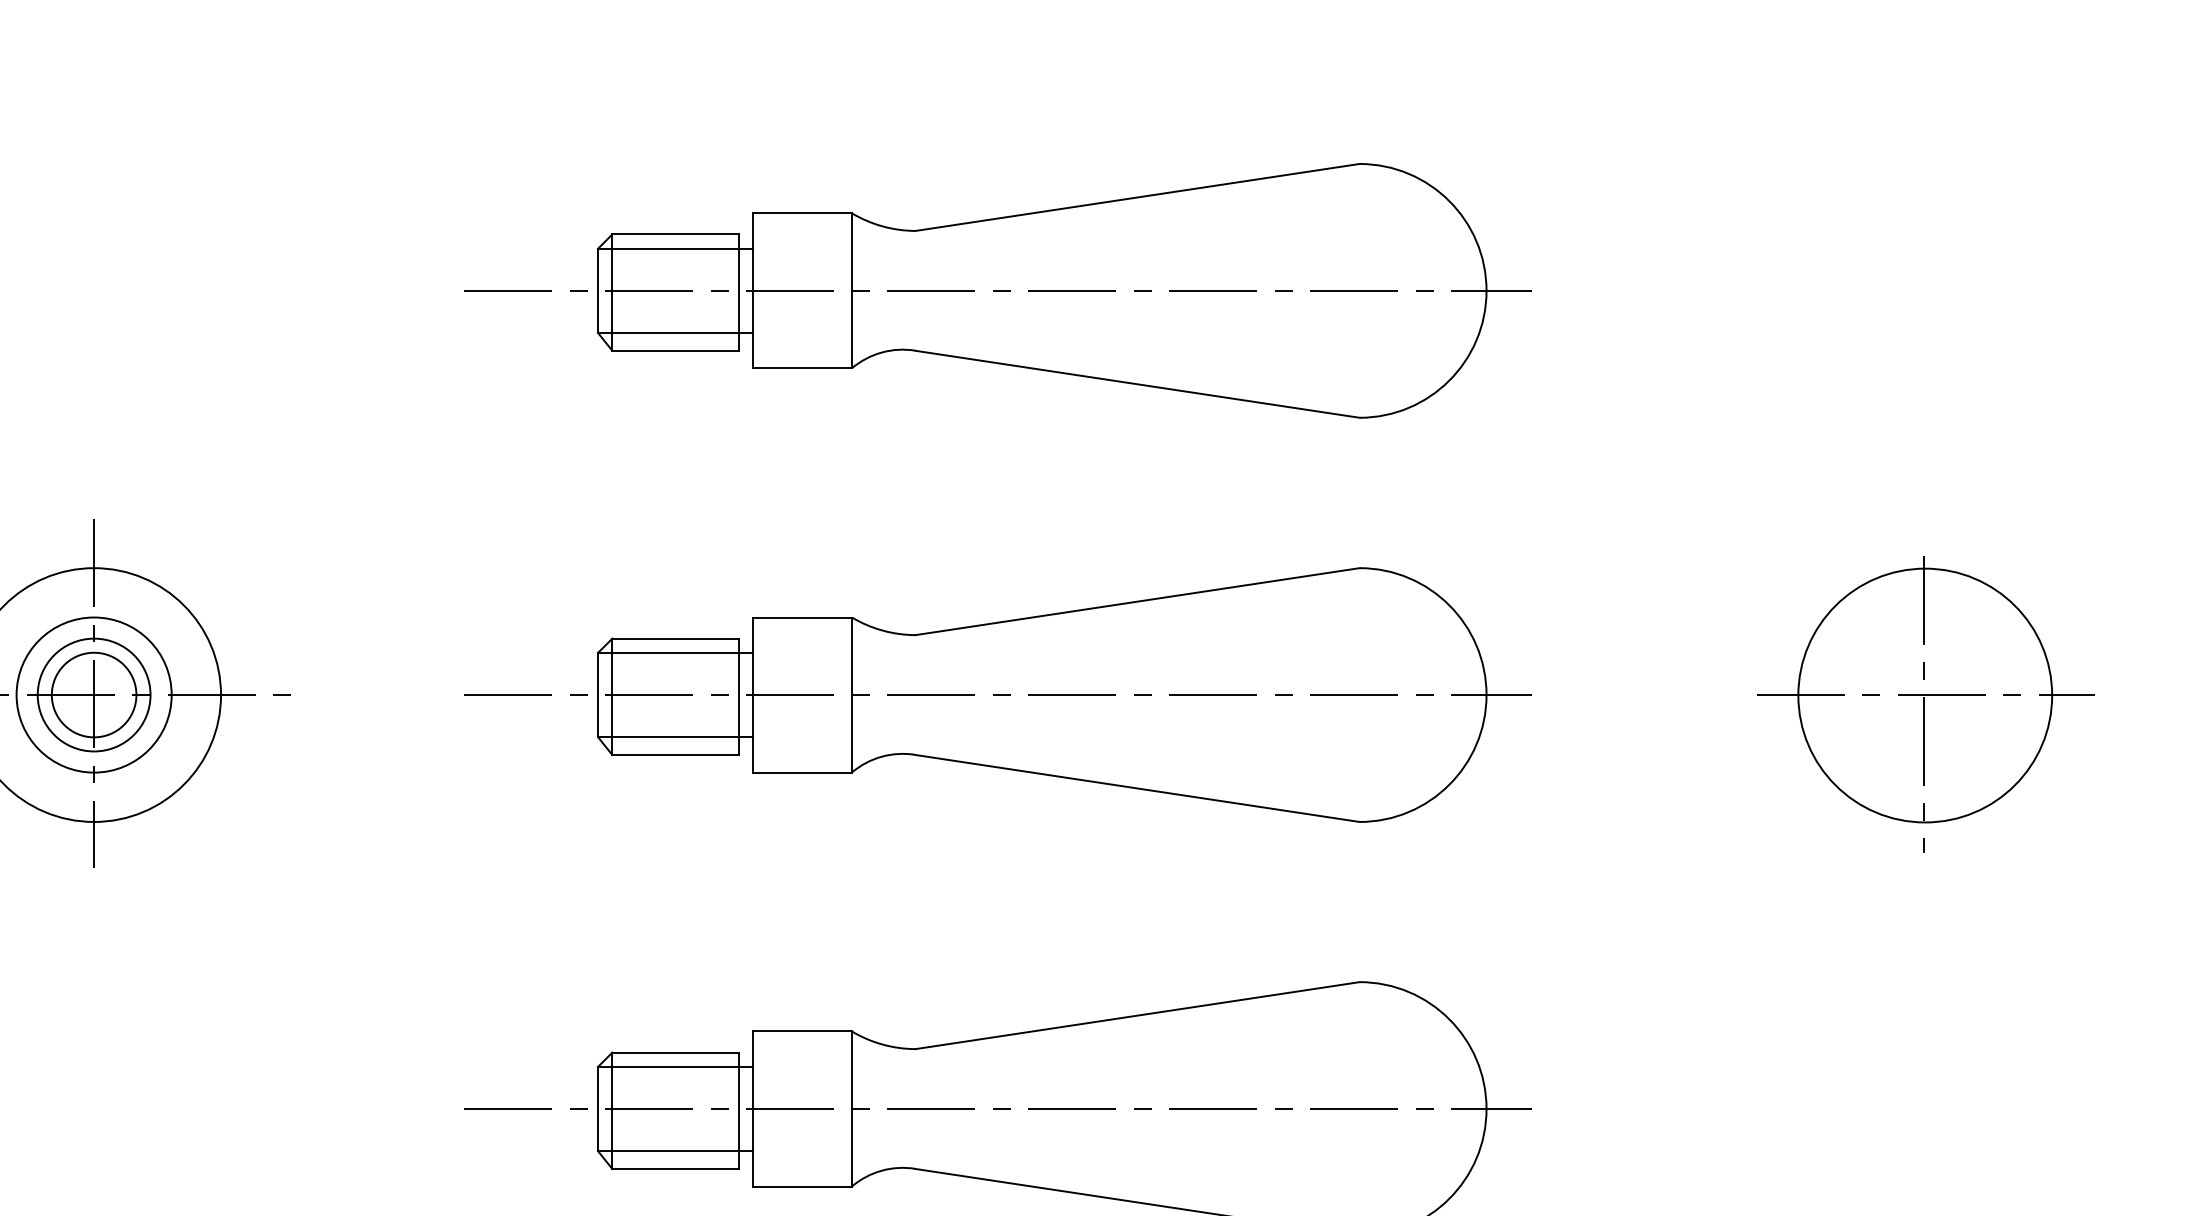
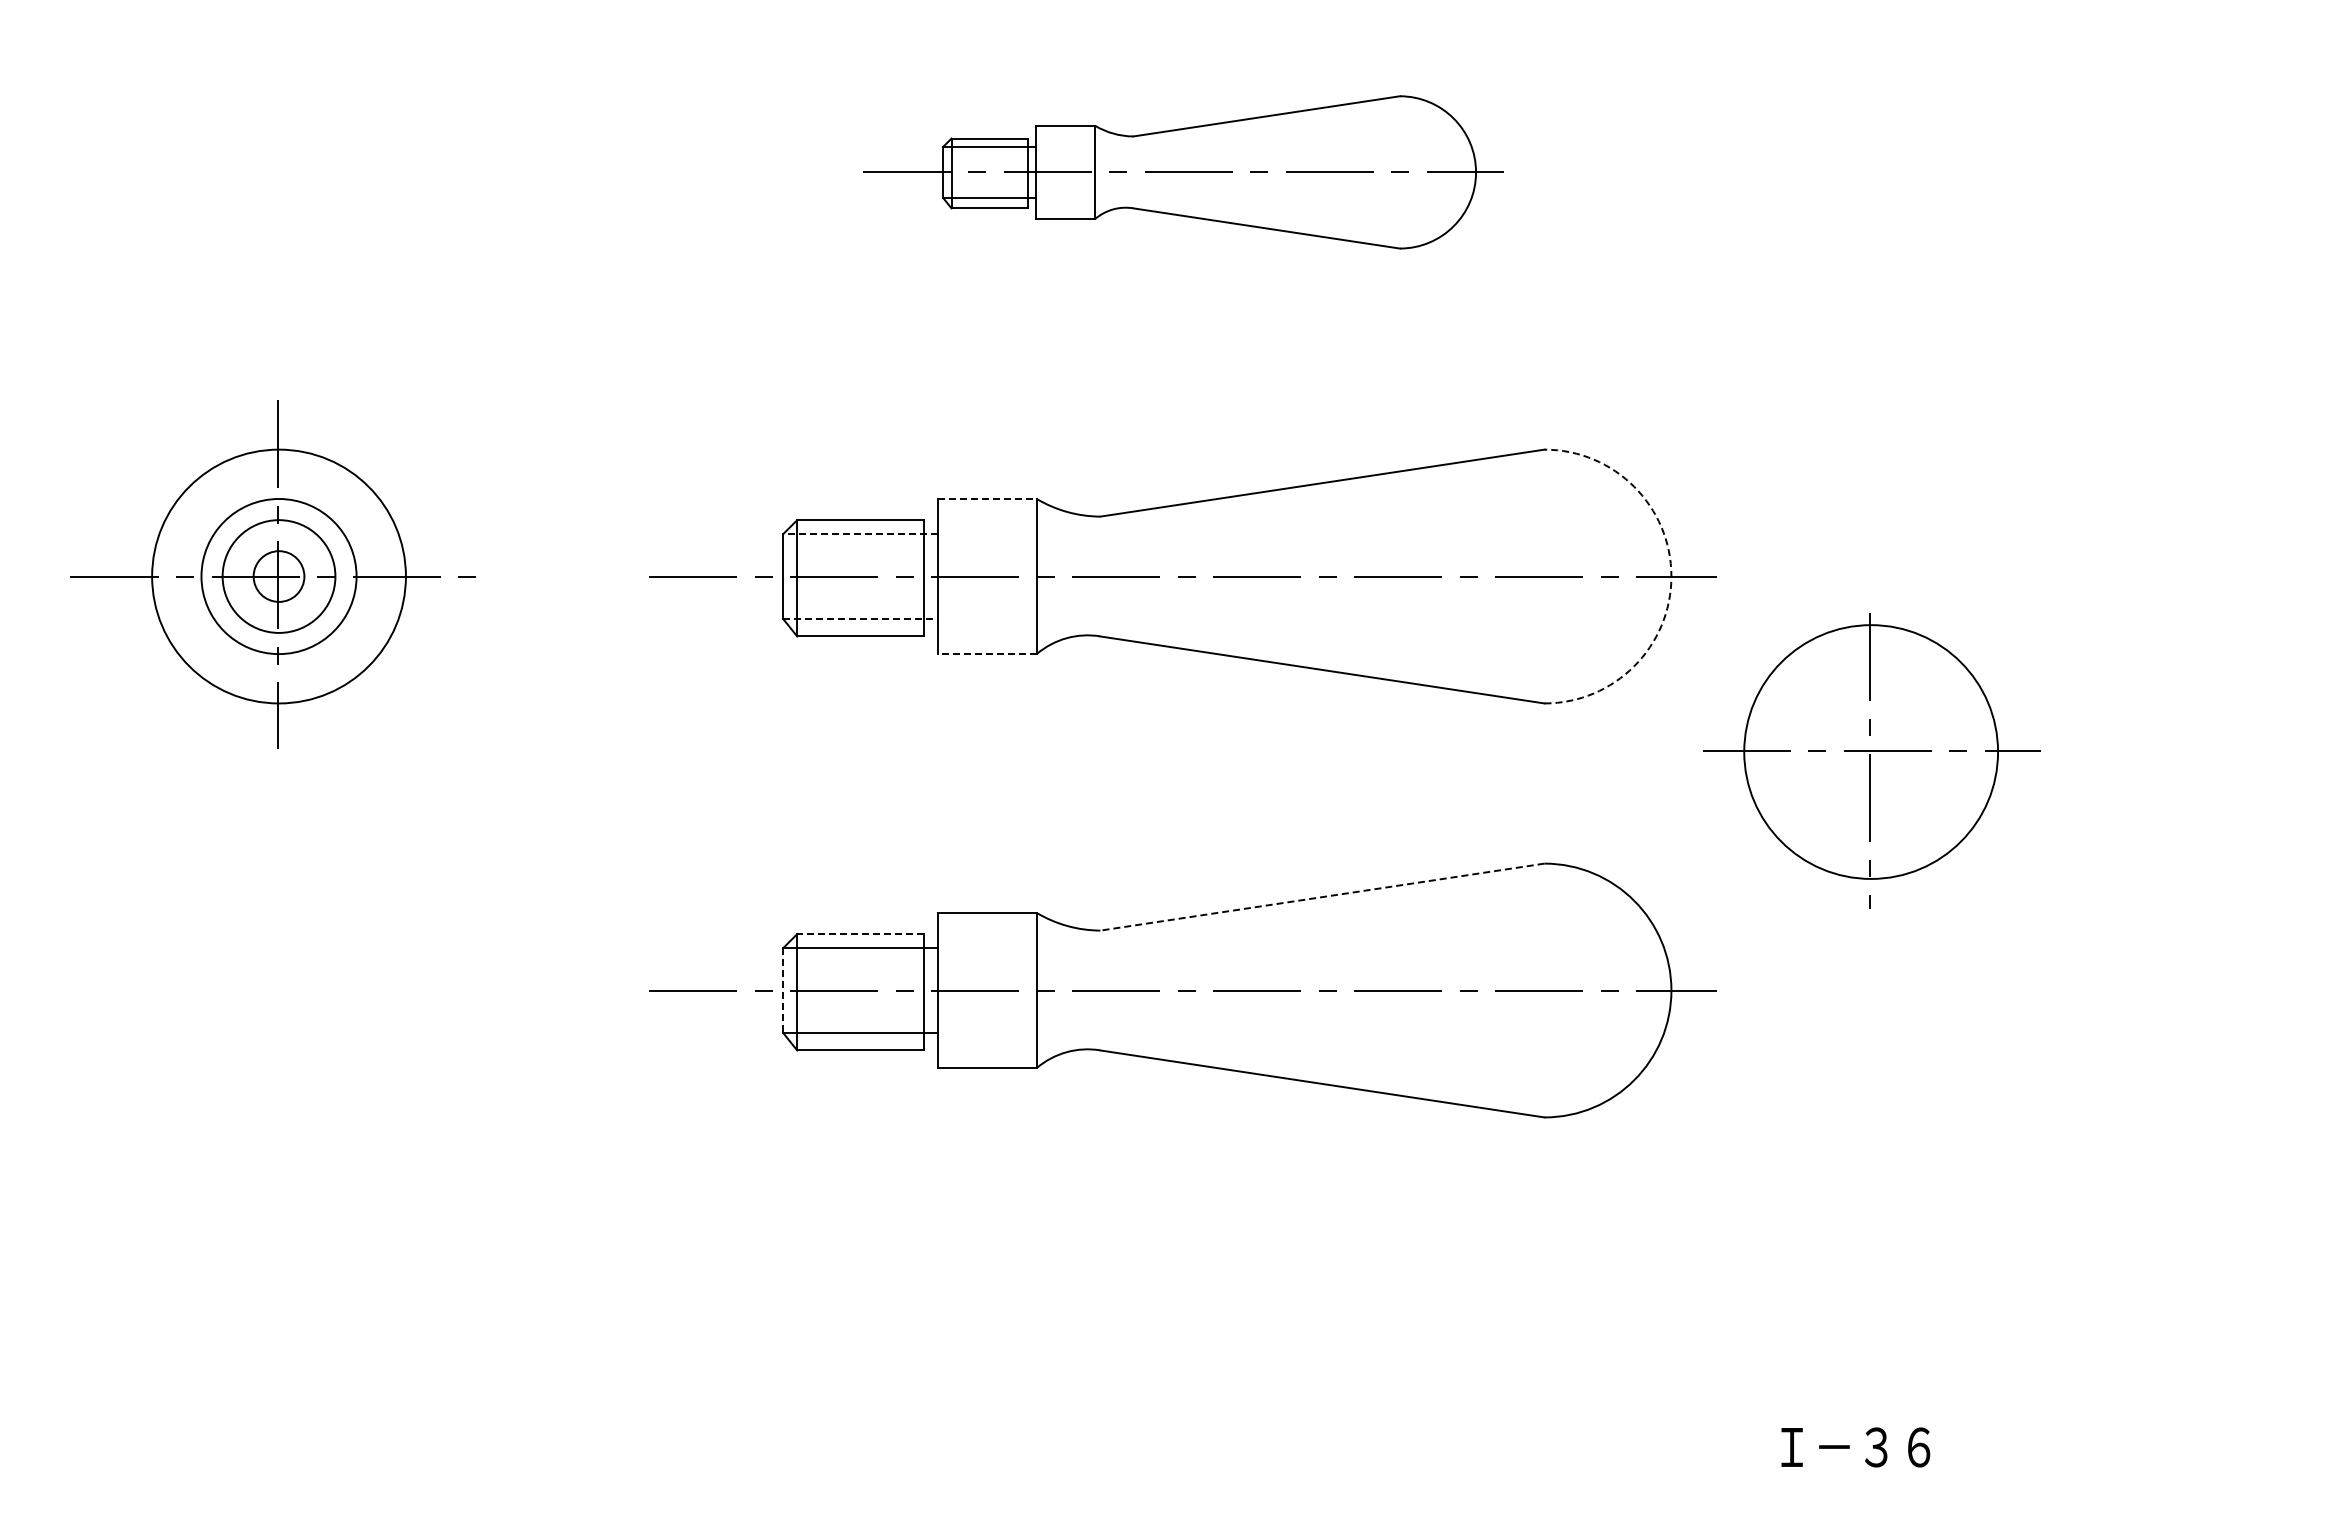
part: (997, 291) -> (1182, 172), size x0.6
line: (803, 618) -> (988, 499), solid -> dashed
line: (675, 653) -> (860, 534), solid -> dashed
circle: (93, 695) -> (278, 576), size x0.6
arc: (1486, 695) -> (1671, 576), solid -> dashed
part: (1925, 704) -> (1871, 760), moved
line: (675, 737) -> (860, 618), solid -> dashed
line: (802, 773) -> (987, 654), solid -> dashed
line: (1137, 1016) -> (1322, 897), solid -> dashed
line: (675, 1053) -> (860, 934), solid -> dashed
line: (598, 1110) -> (783, 991), solid -> dashed

